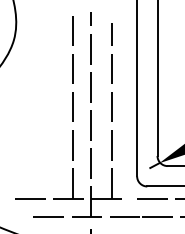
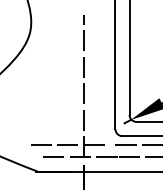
line: (72, 105) -> (70, 79), removed
line: (111, 110) -> (97, 83), removed

